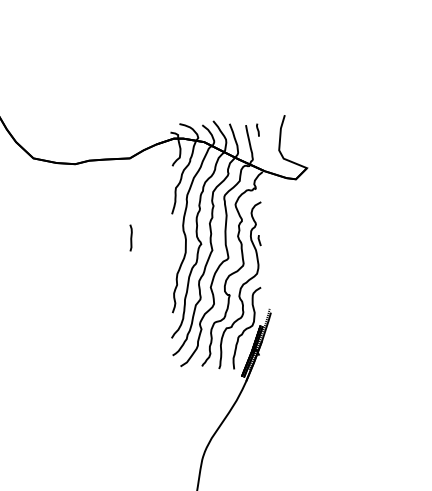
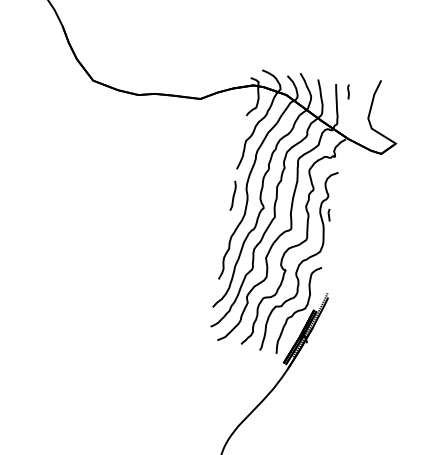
line: (130, 237) -> (232, 195), moved

